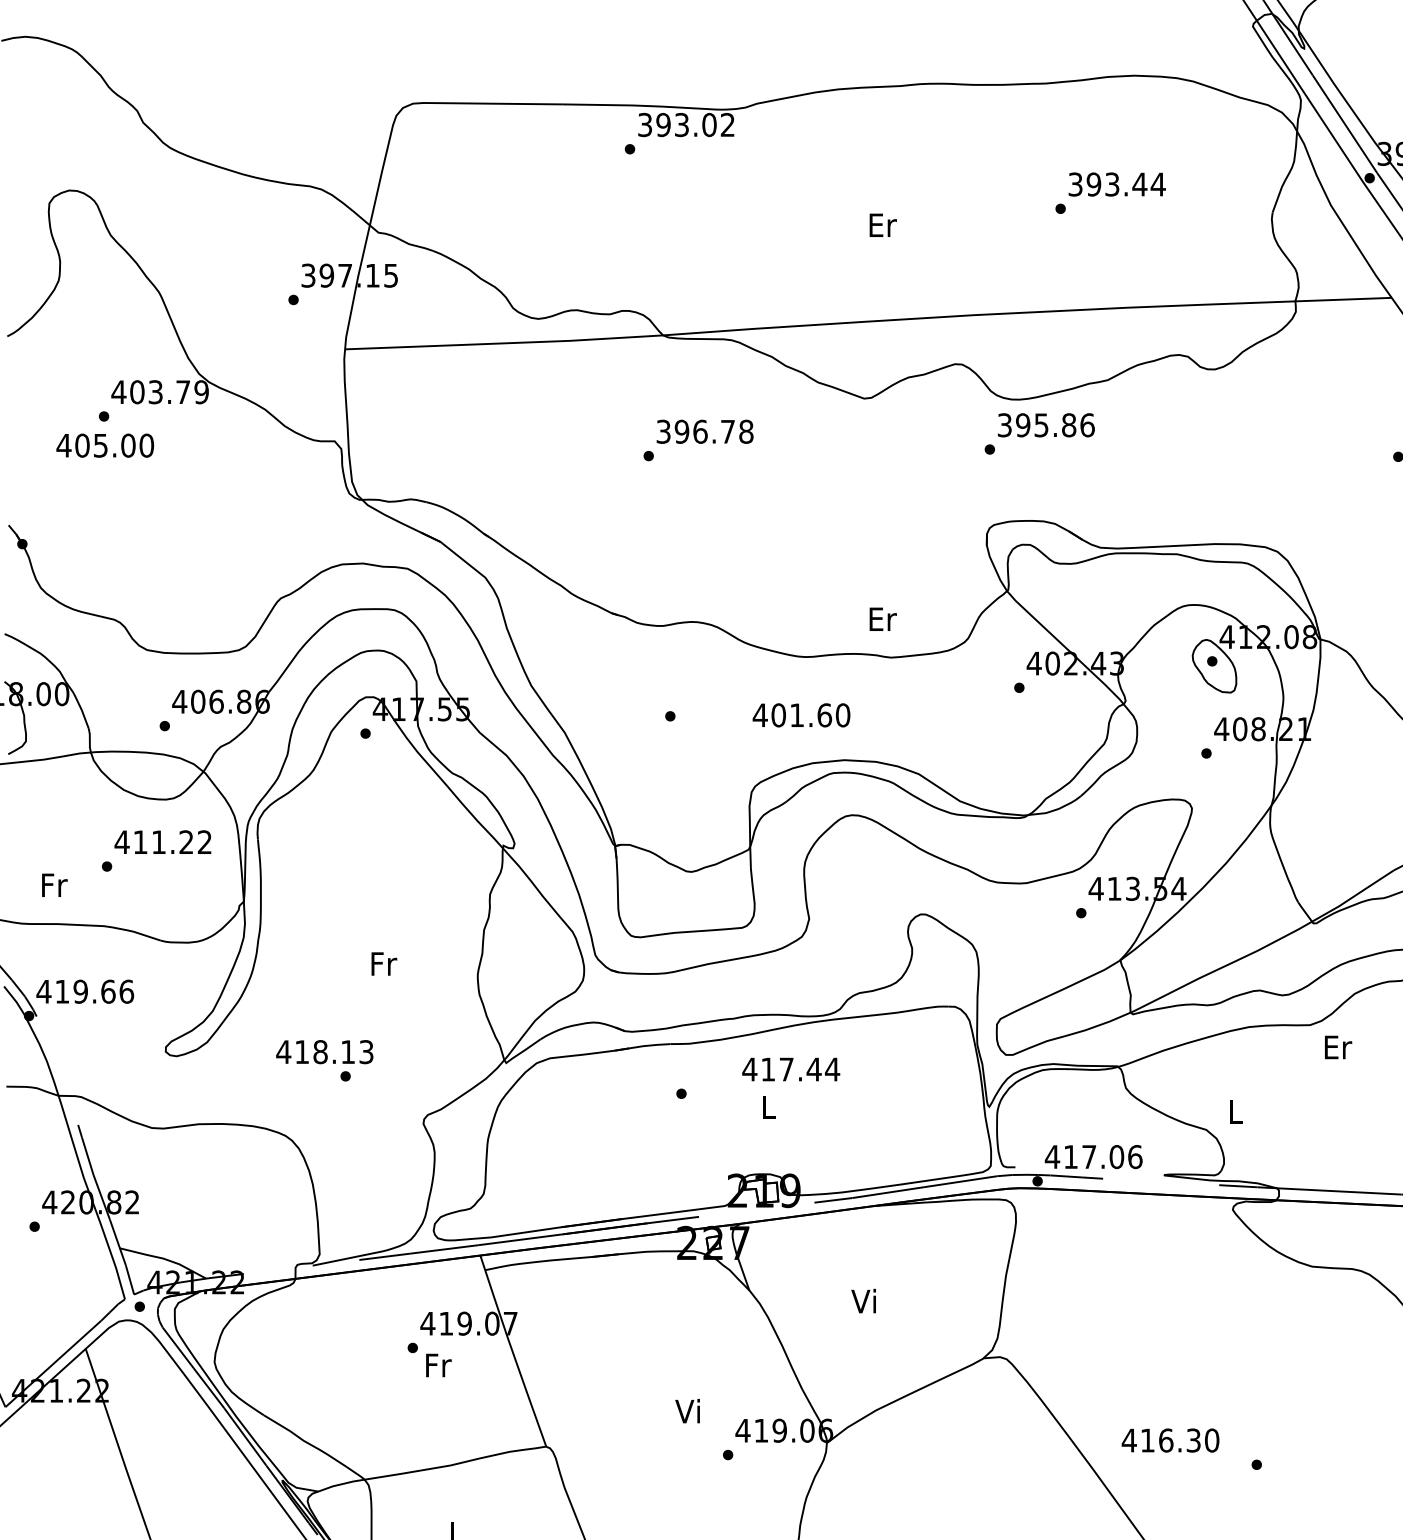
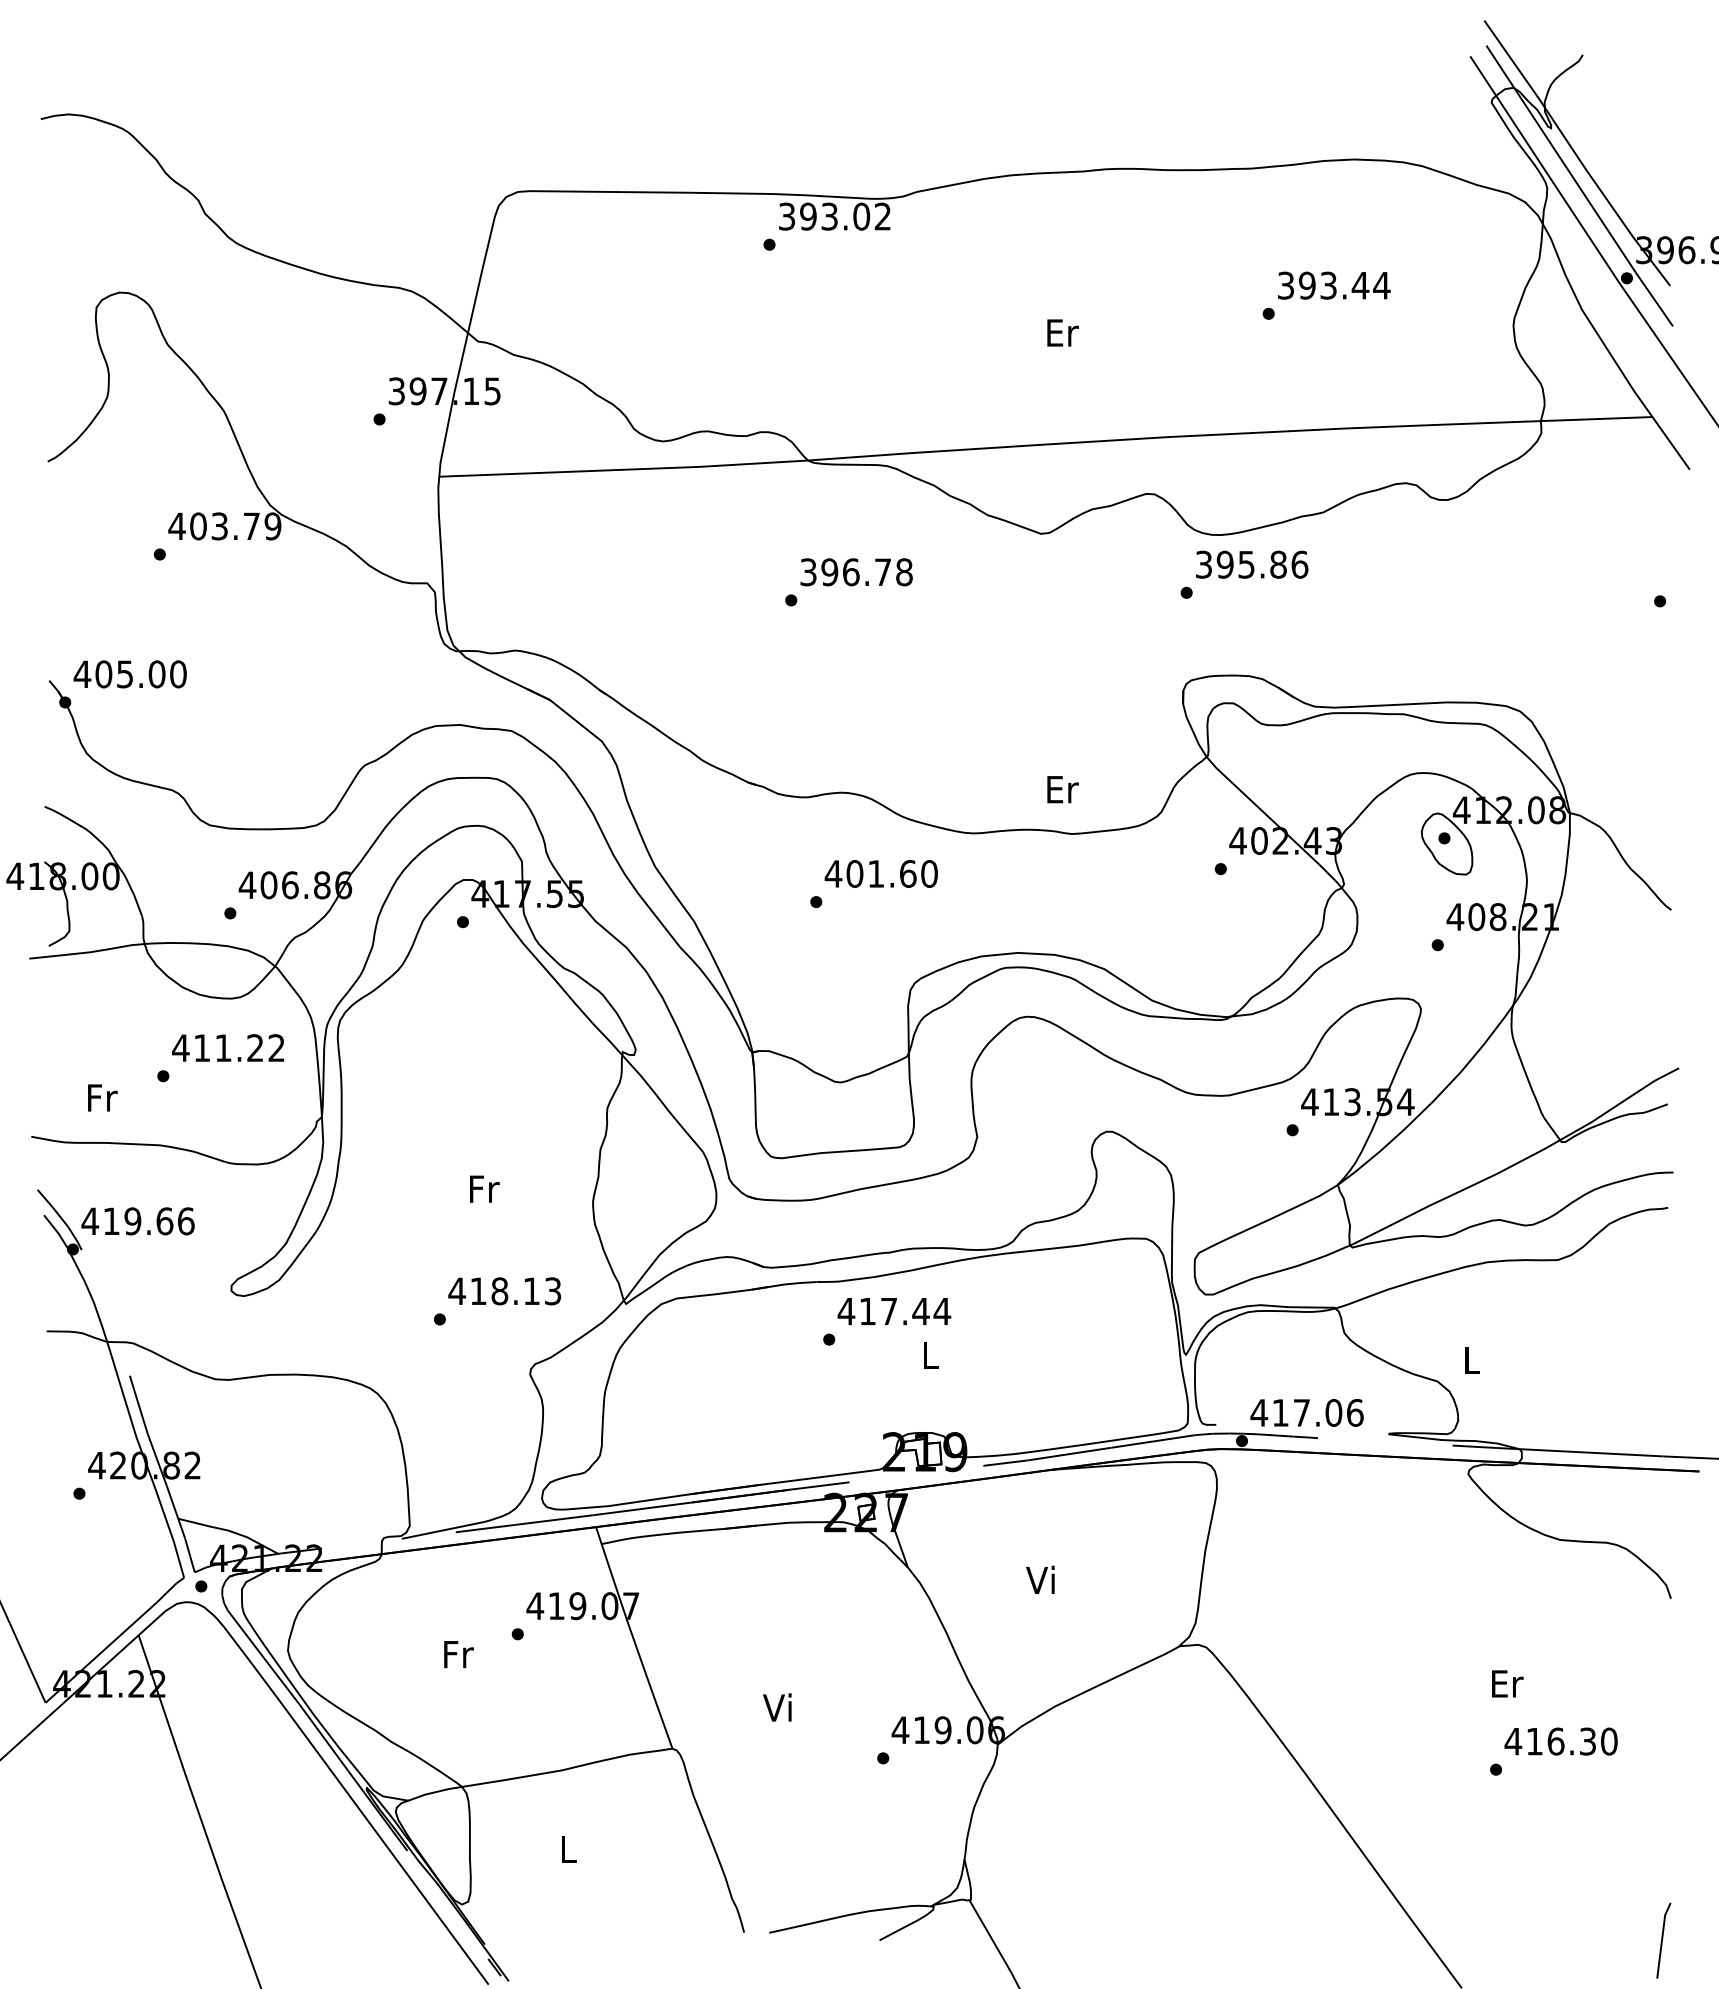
text: (104, 445) -> (129, 674), moved
text: (800, 714) -> (880, 873), moved
text: (1338, 1047) -> (1507, 1683), moved
text: (324, 1052) -> (504, 1291), moved
text: (791, 1069) -> (894, 1311), moved
text: (438, 1365) -> (458, 1654), moved
text: (687, 1411) -> (777, 1707), moved
text: (1170, 1440) -> (1560, 1741), moved

